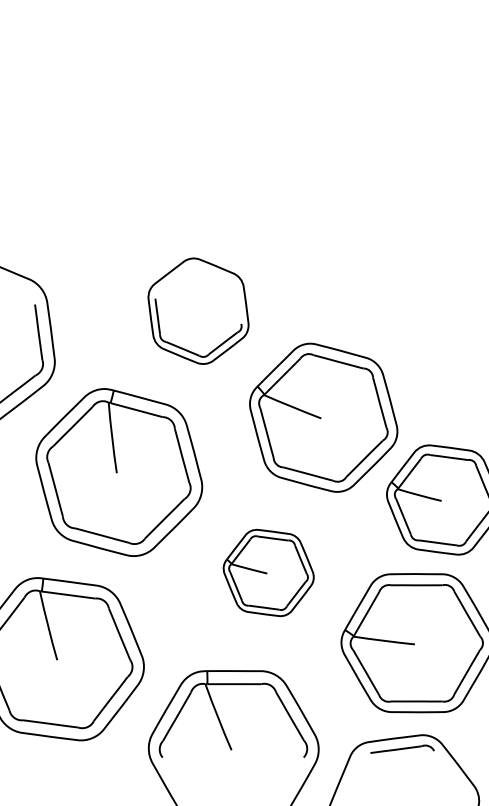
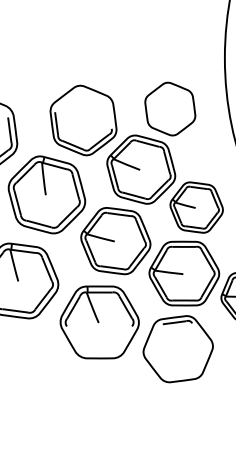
part: (387, 285) -> (170, 108), added
part: (198, 311) -> (83, 120), size x1.43
part: (267, 573) -> (115, 241), size x1.67

